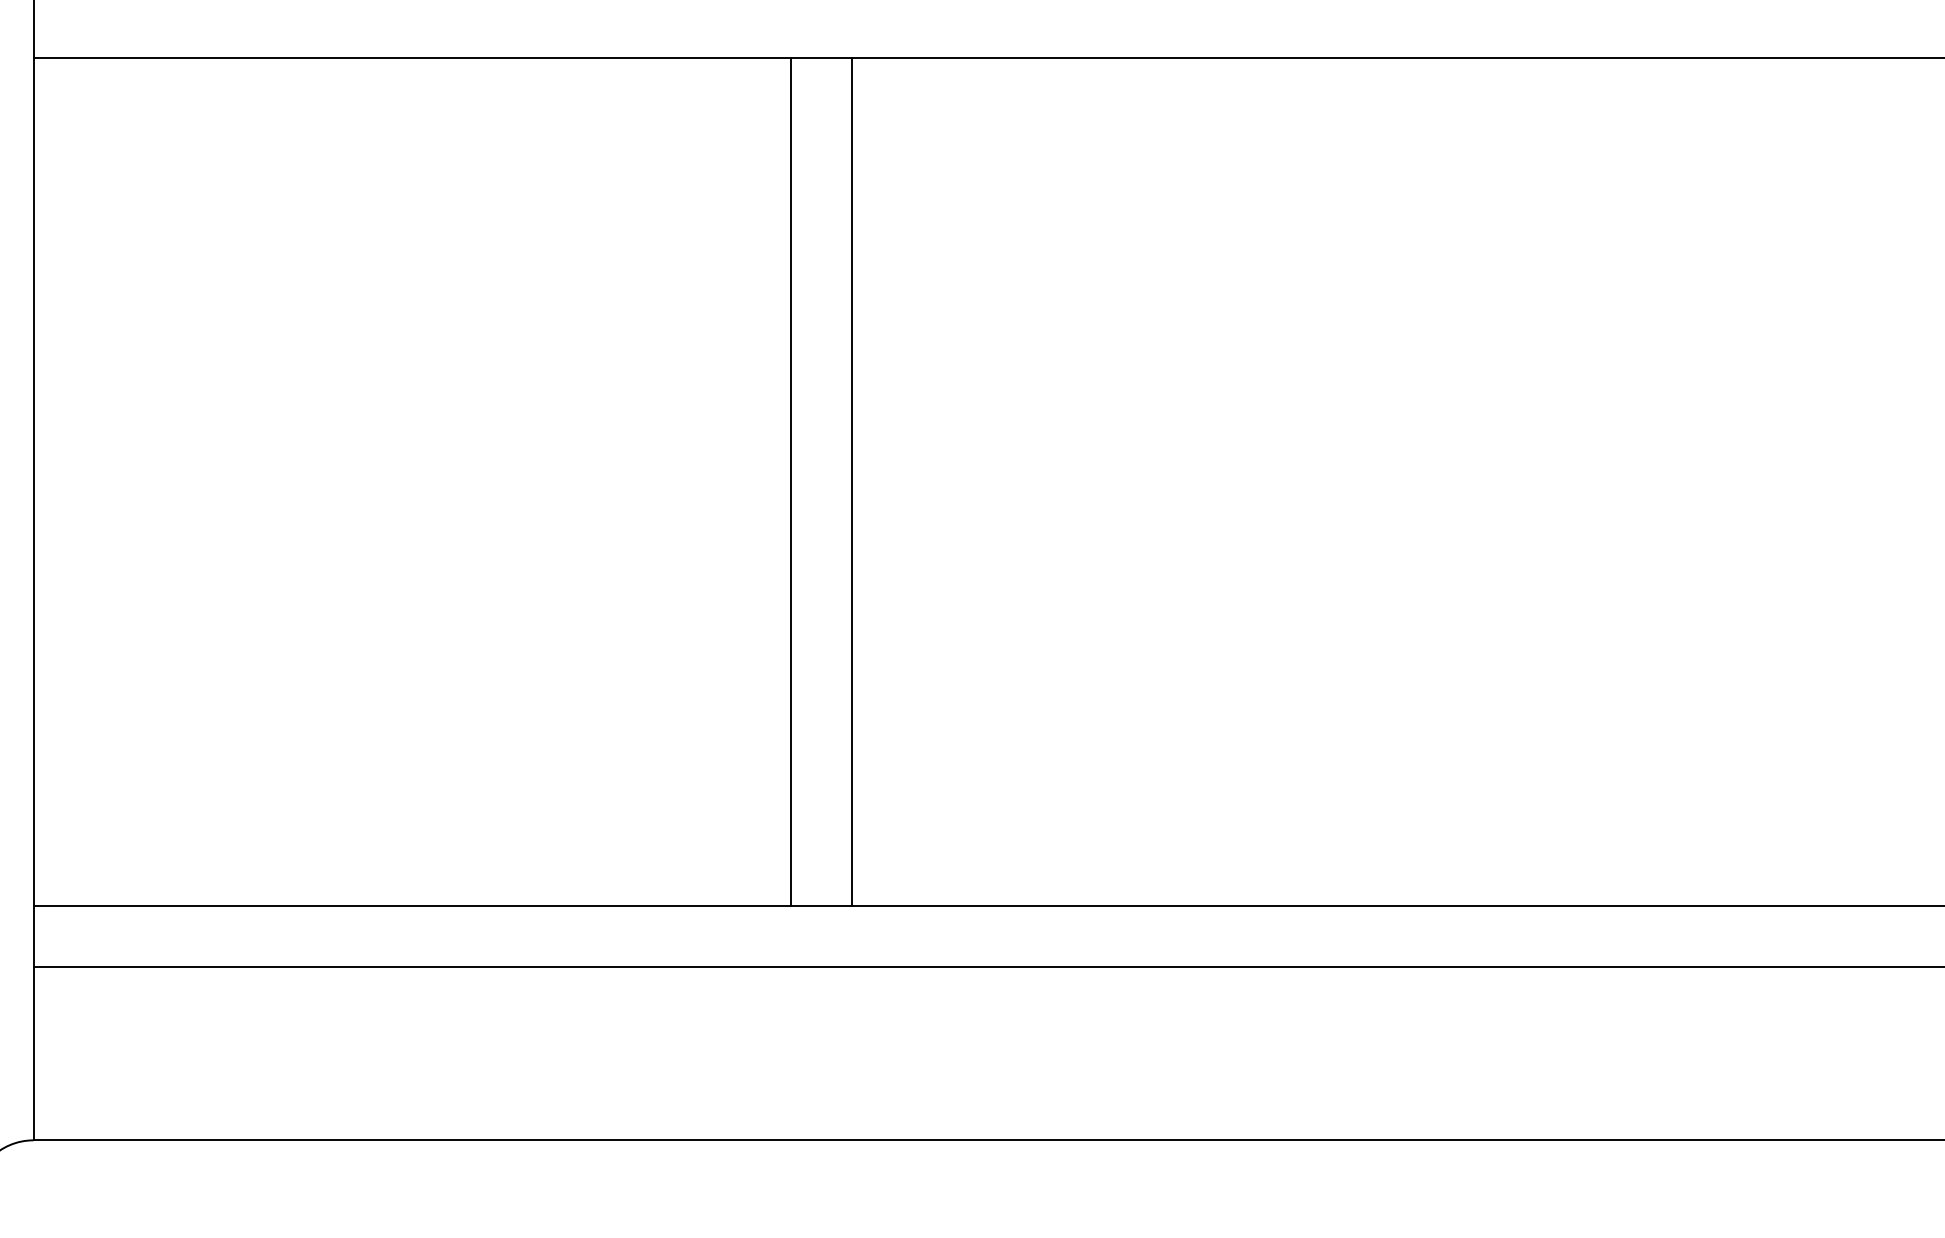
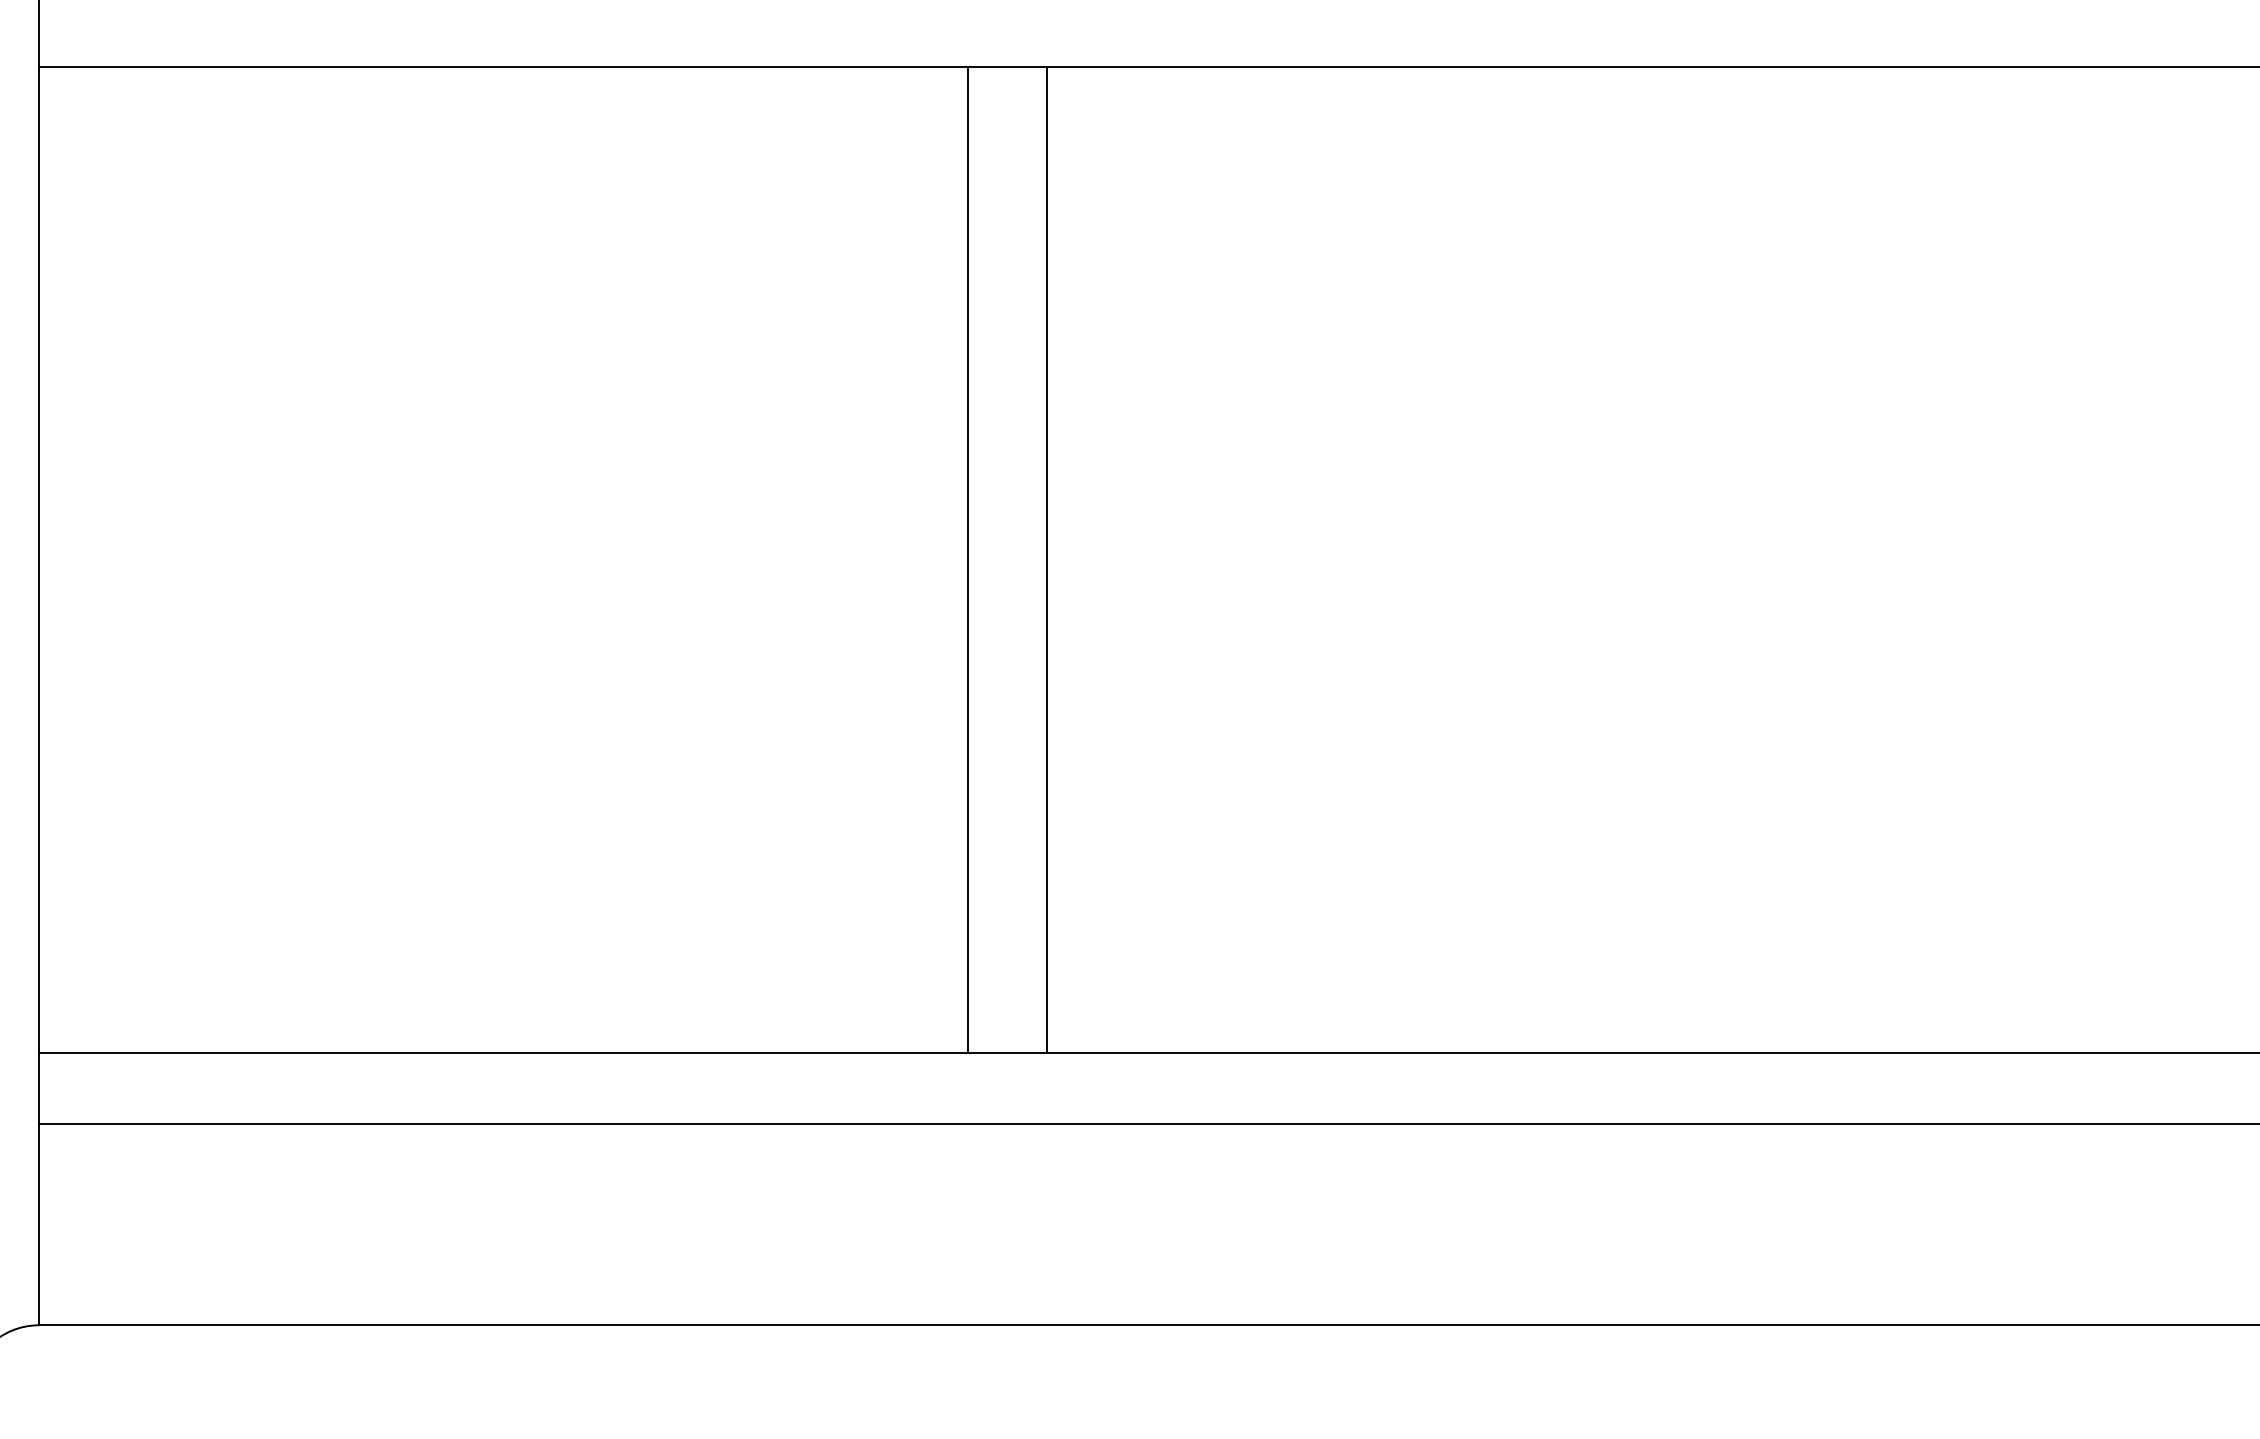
line: (791, 481) -> (968, 559), moved
line: (852, 481) -> (1047, 559), moved

